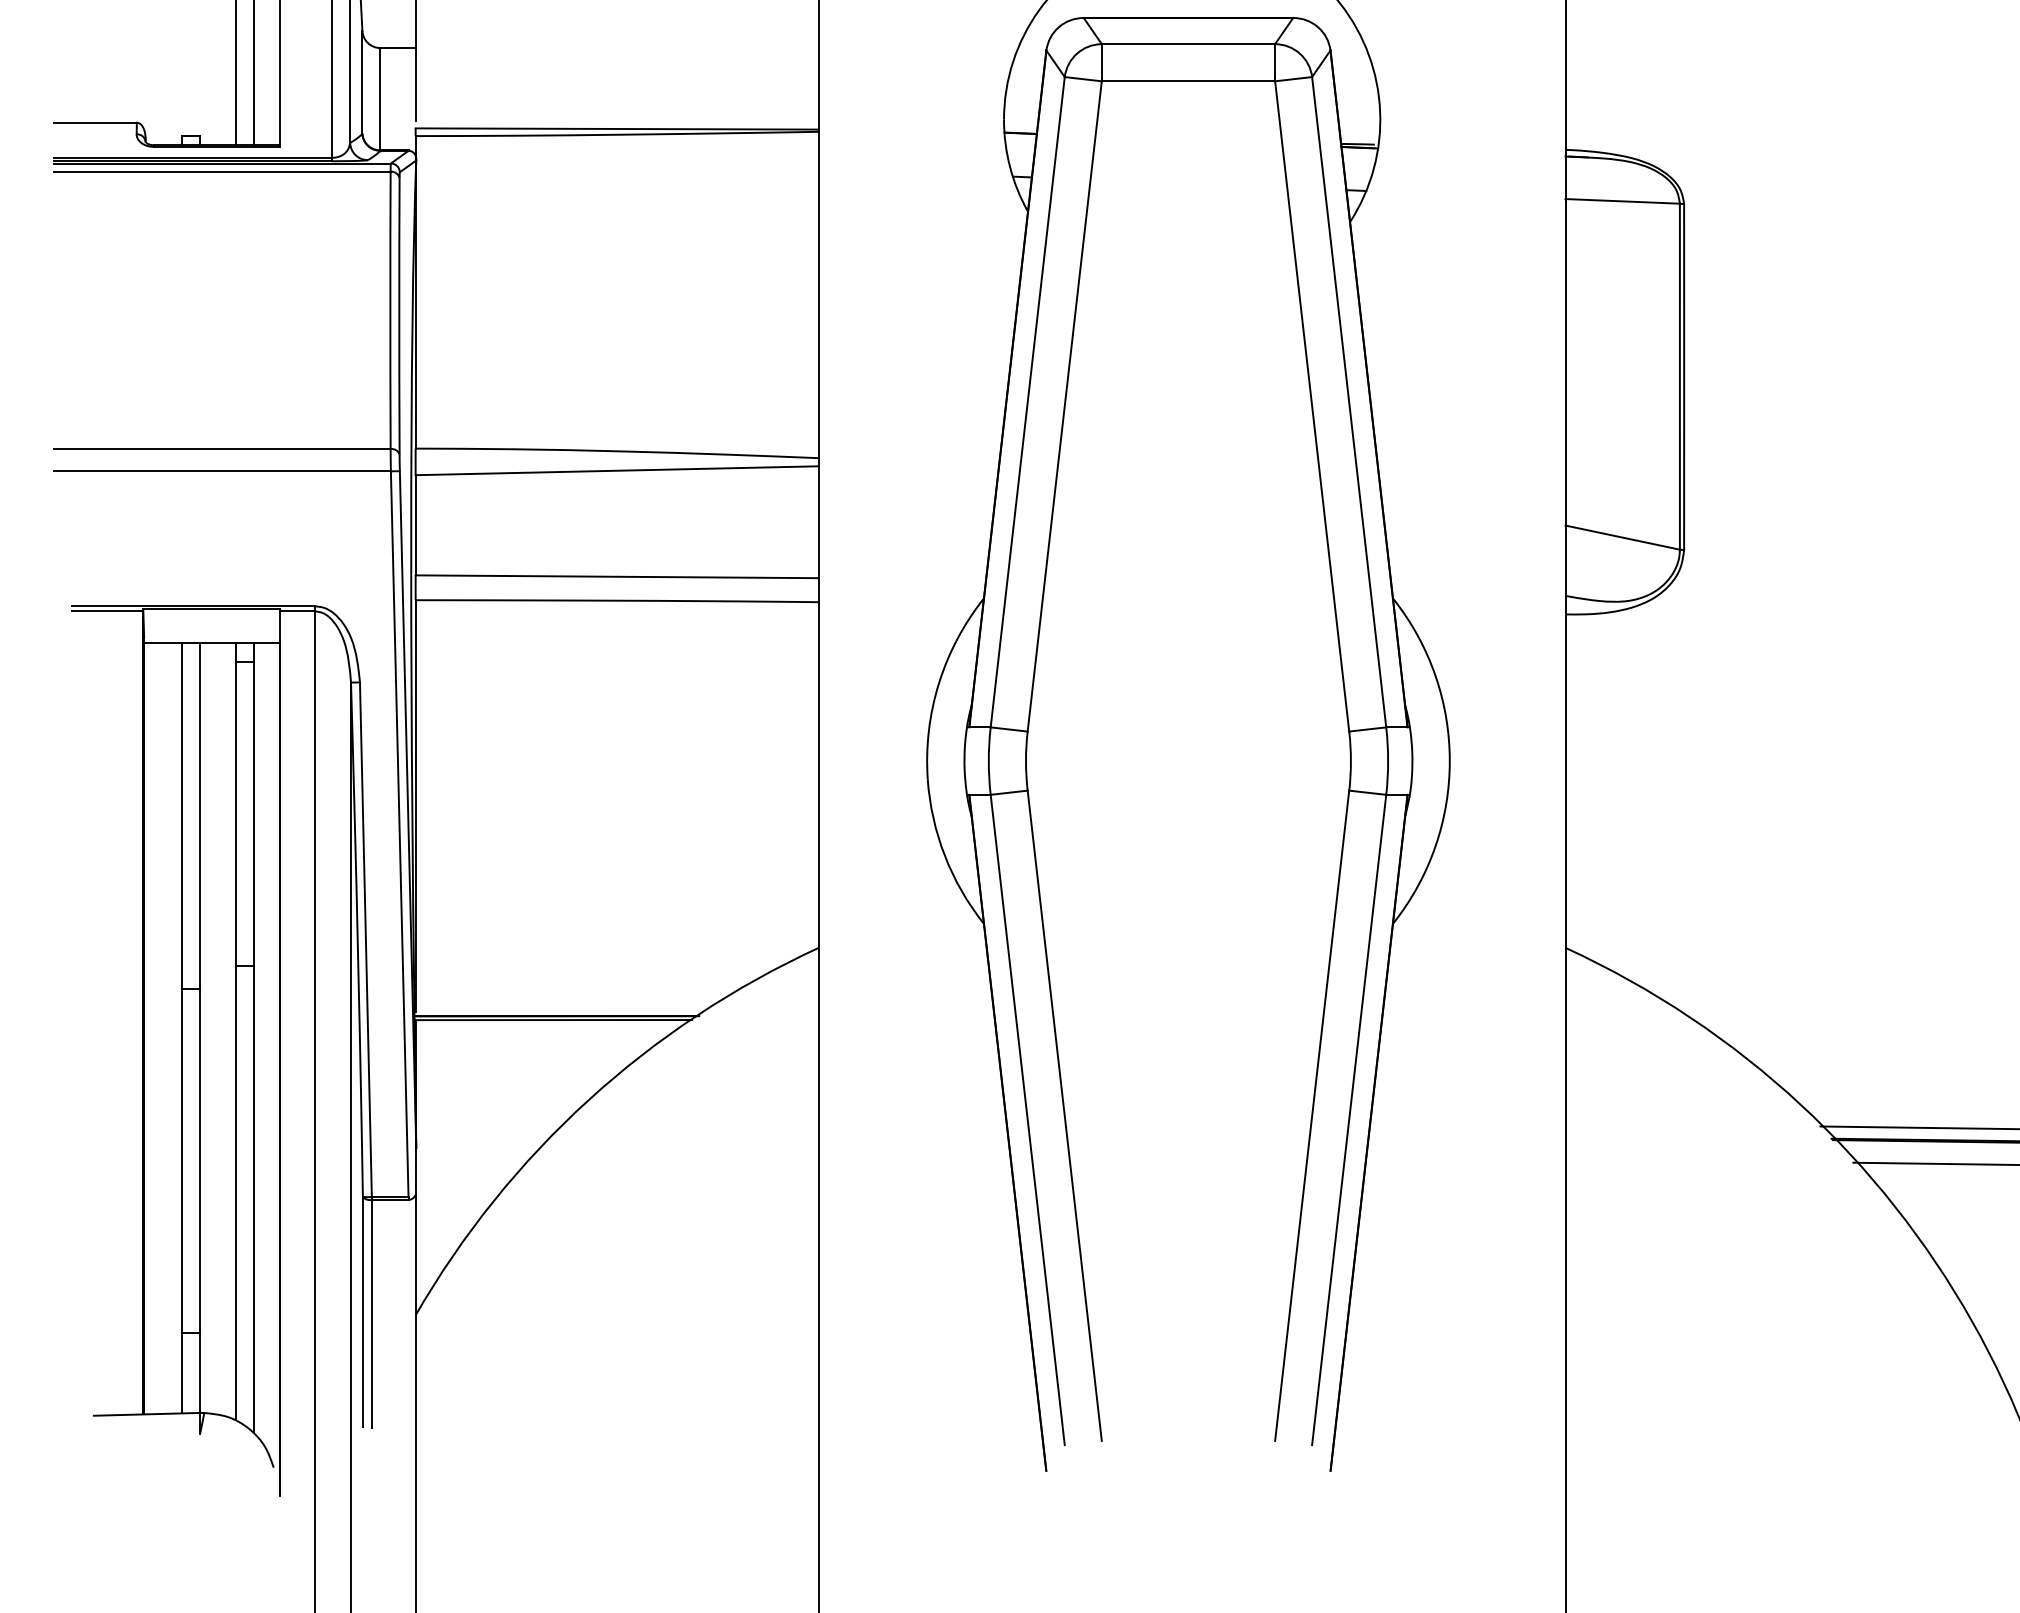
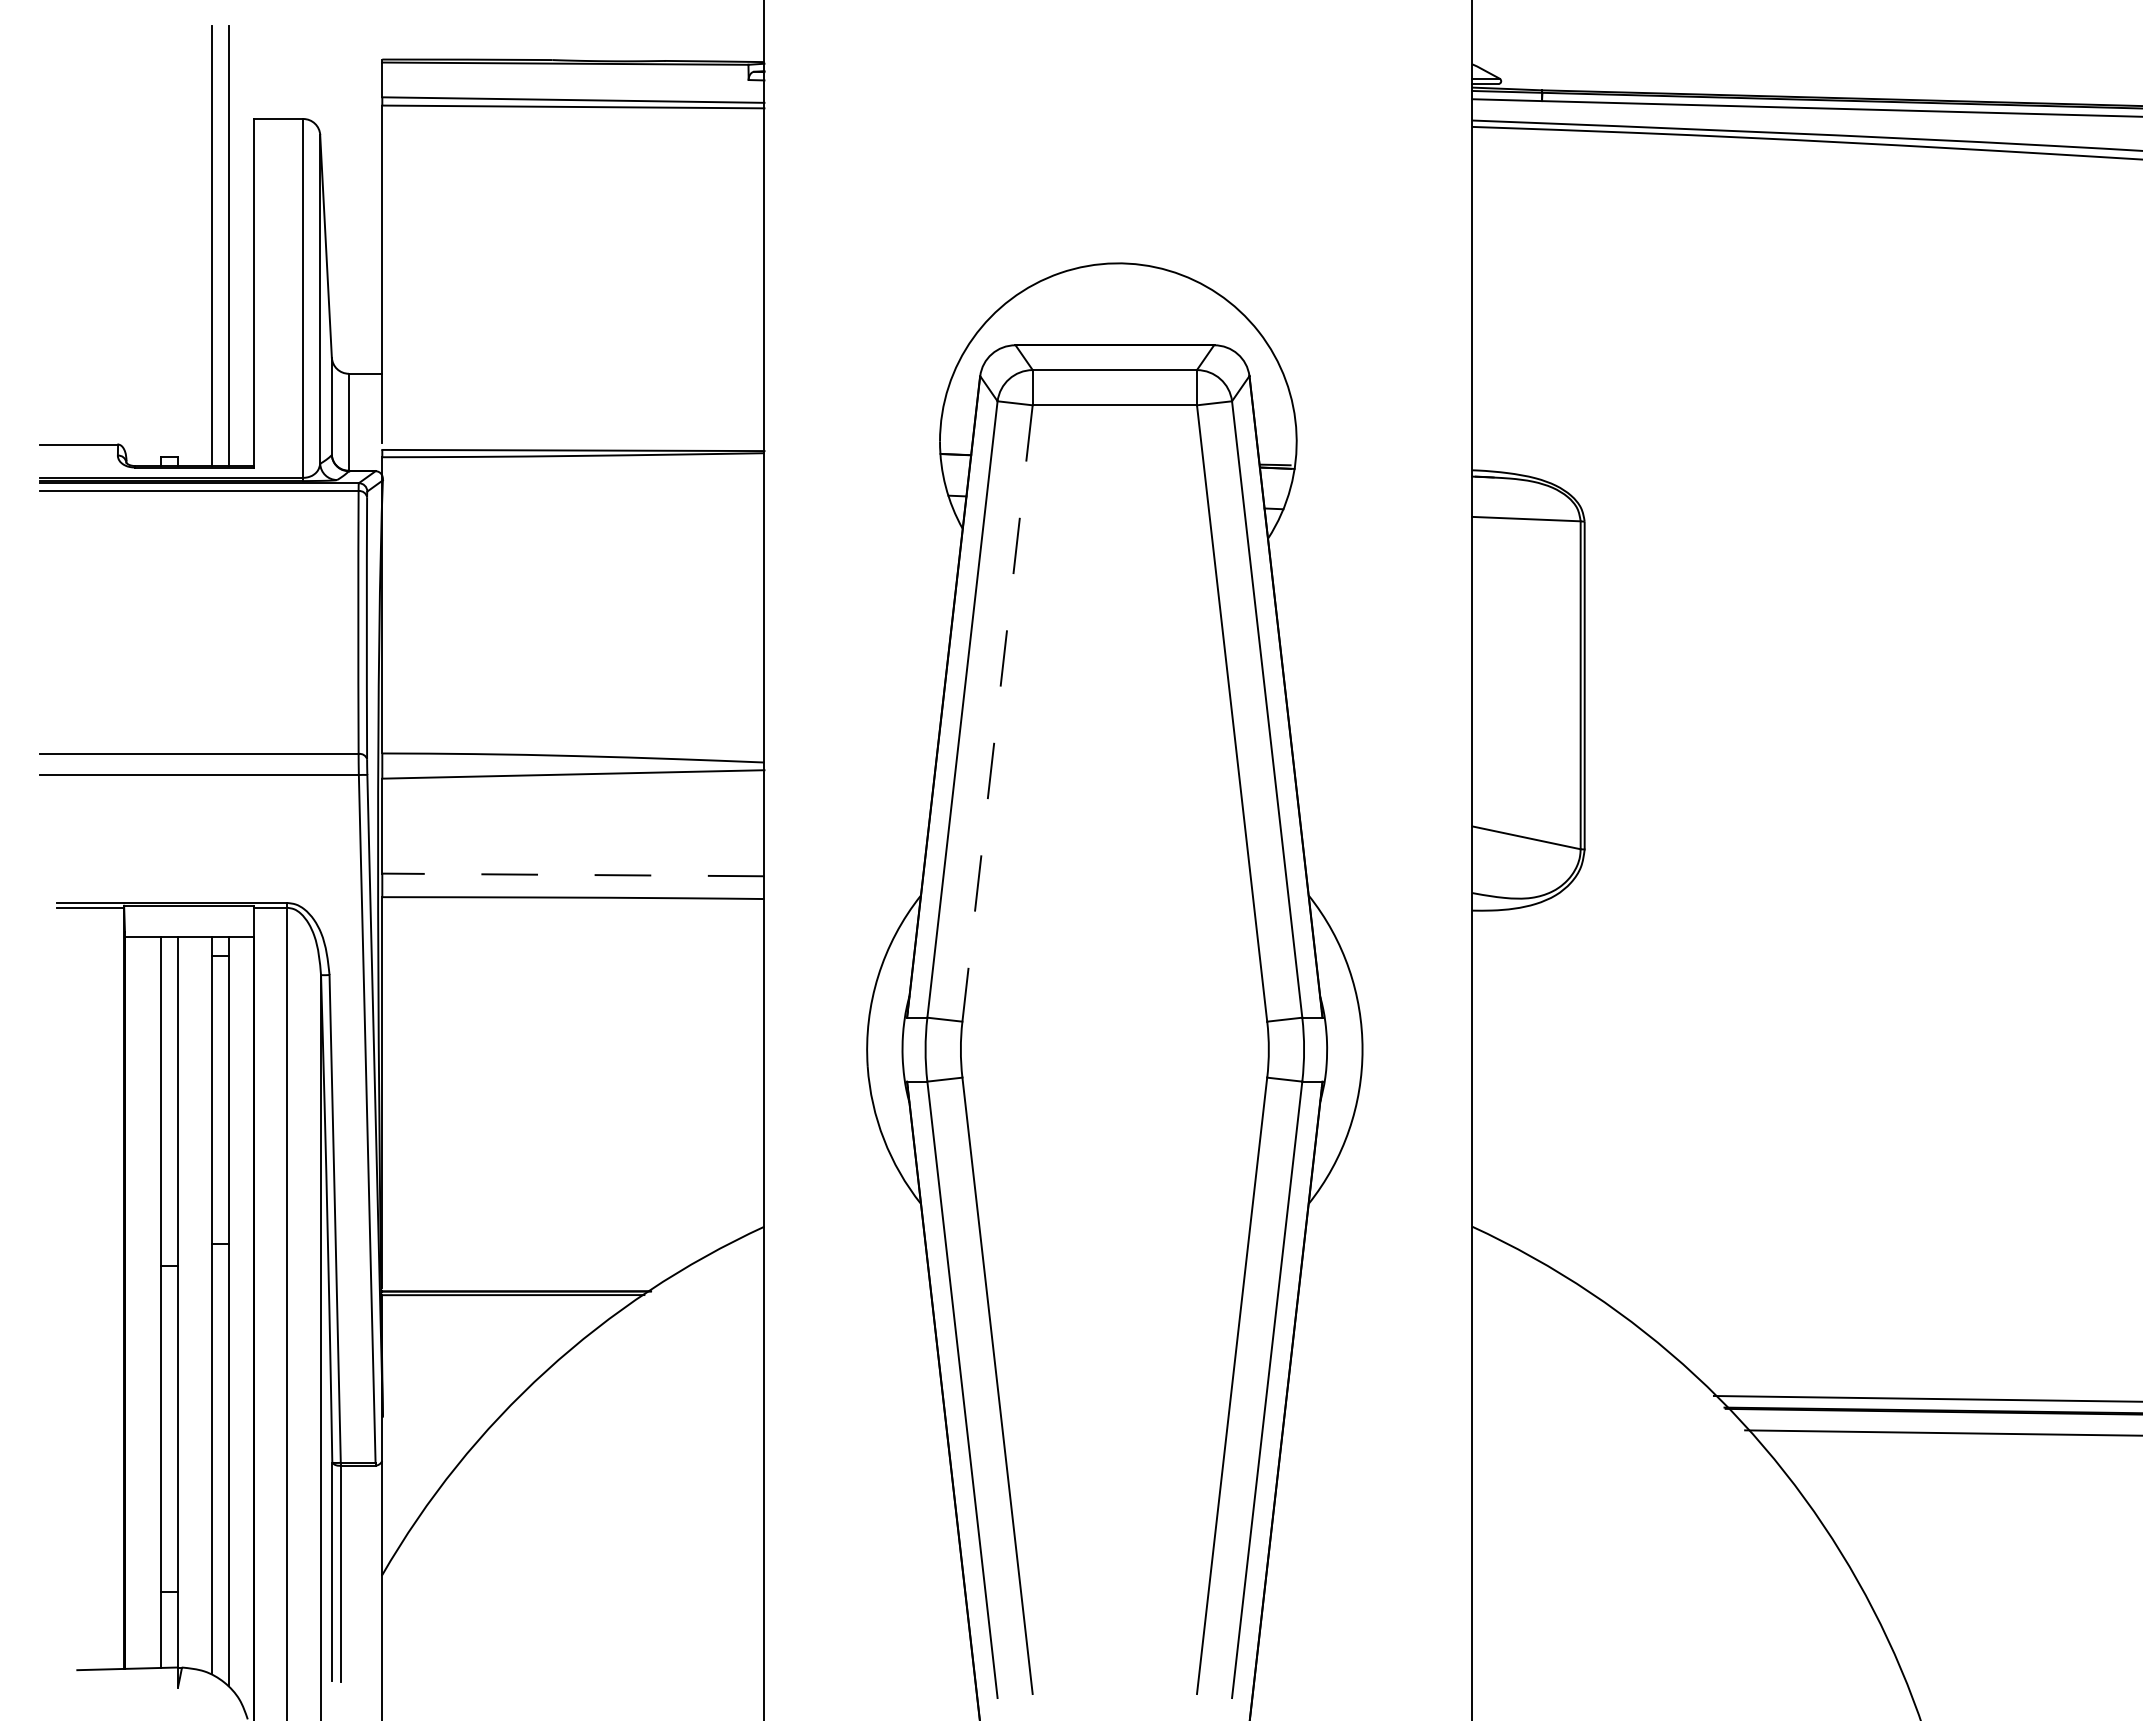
line: (1064, 406) -> (997, 713), solid -> dashed
line: (616, 576) -> (572, 874), solid -> dashed

